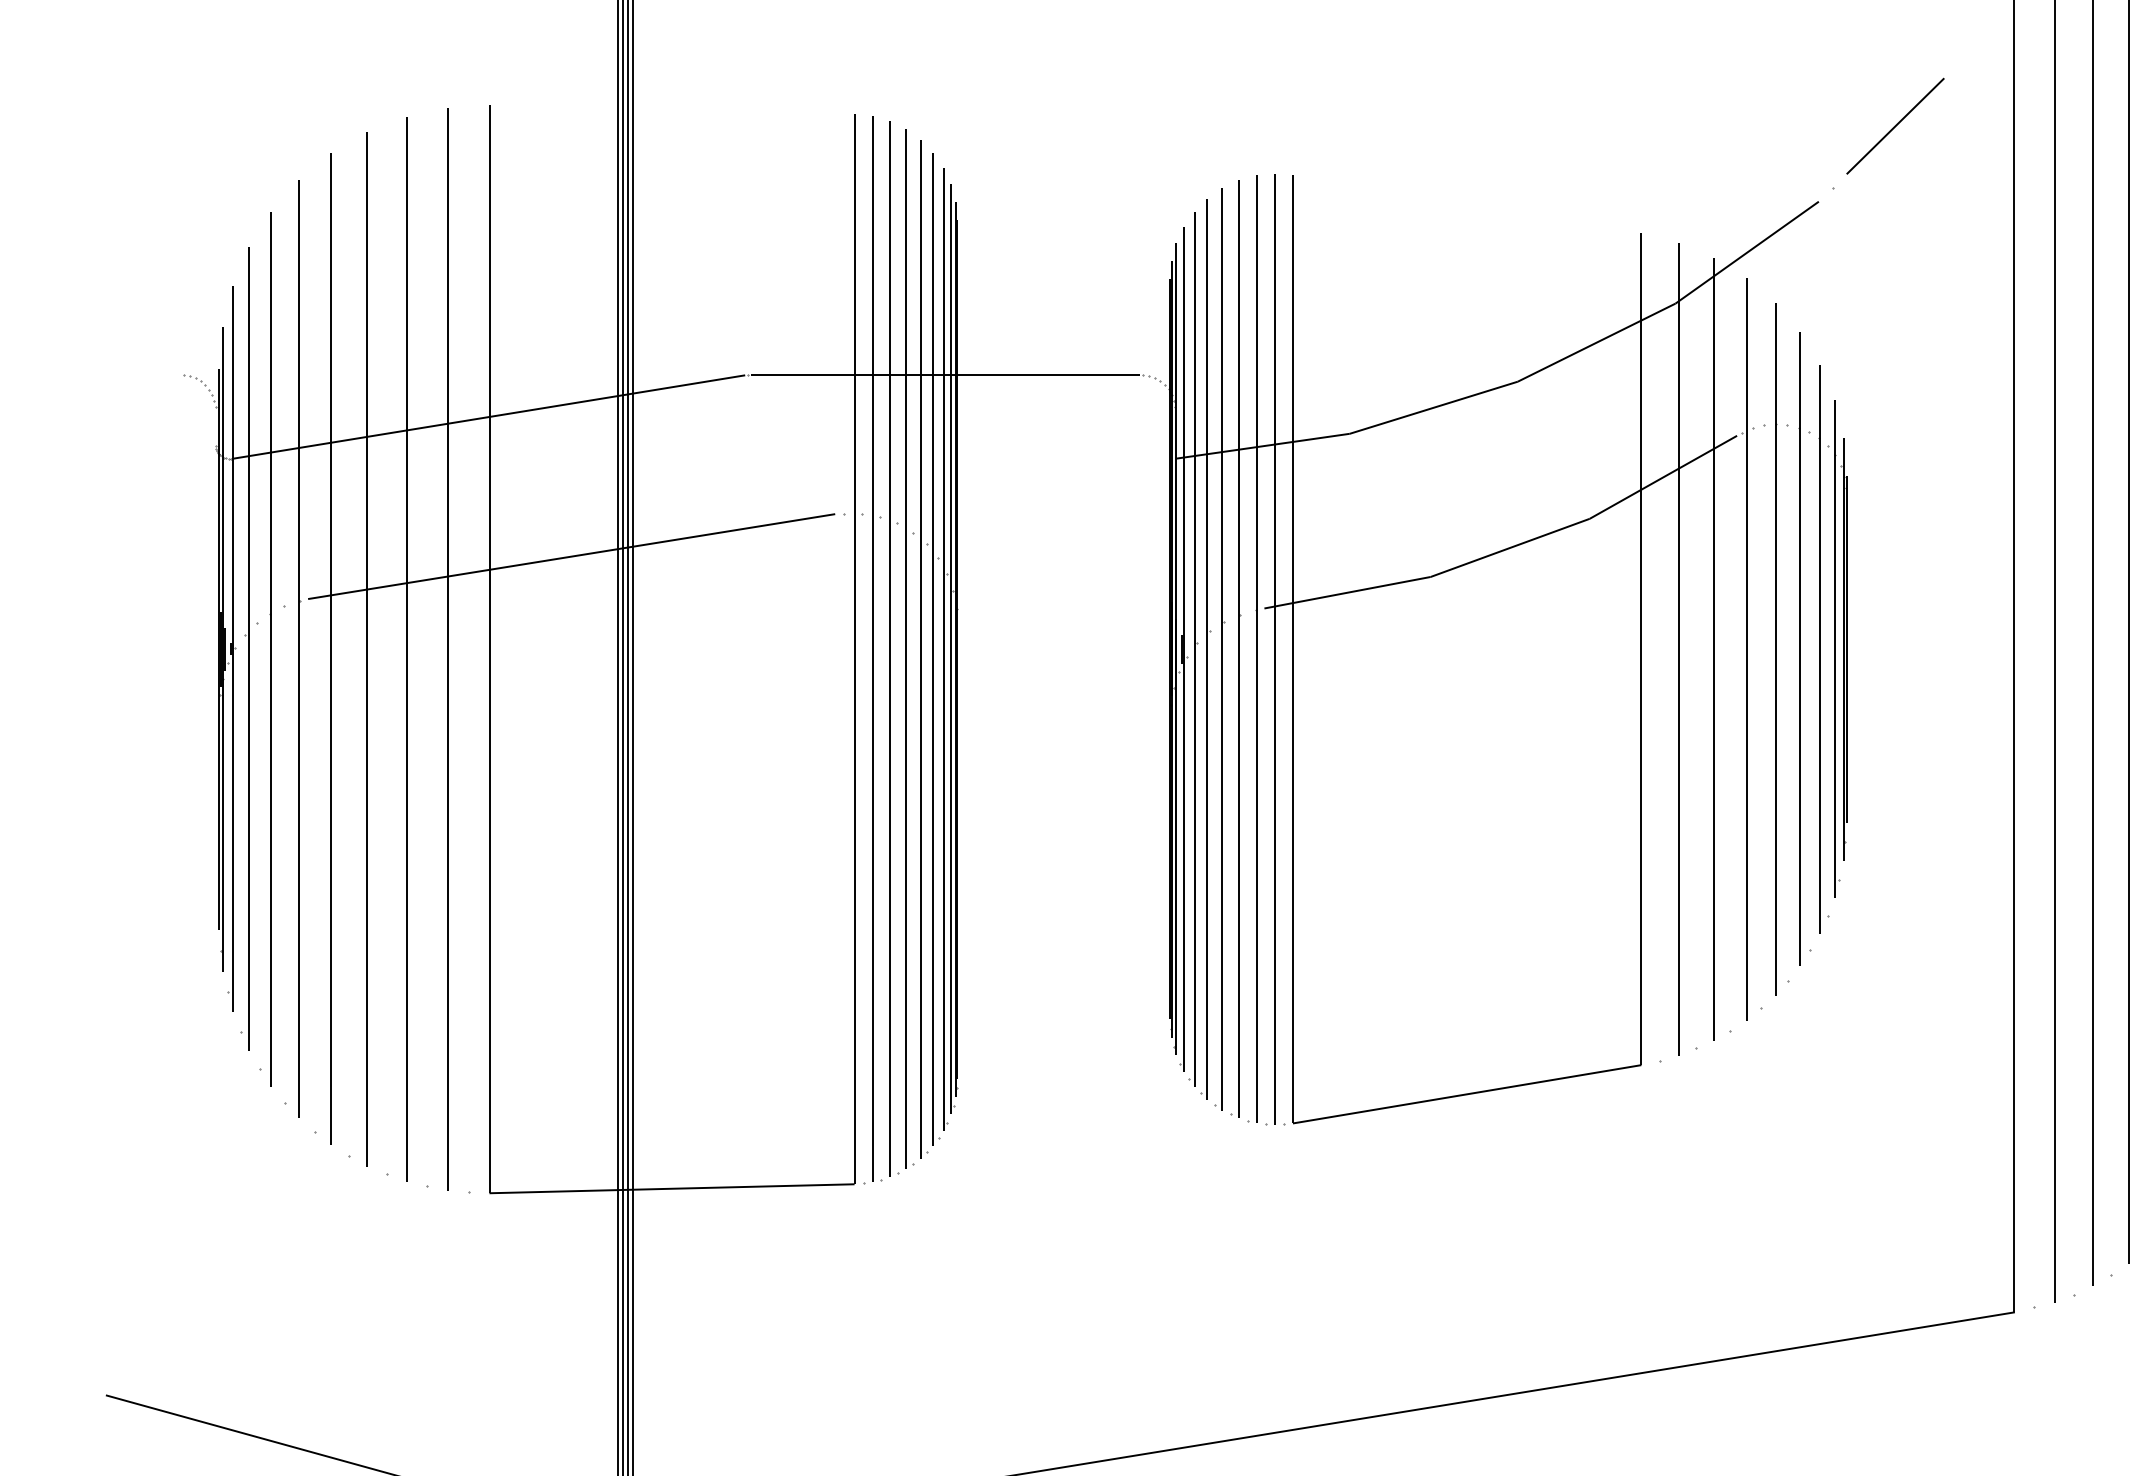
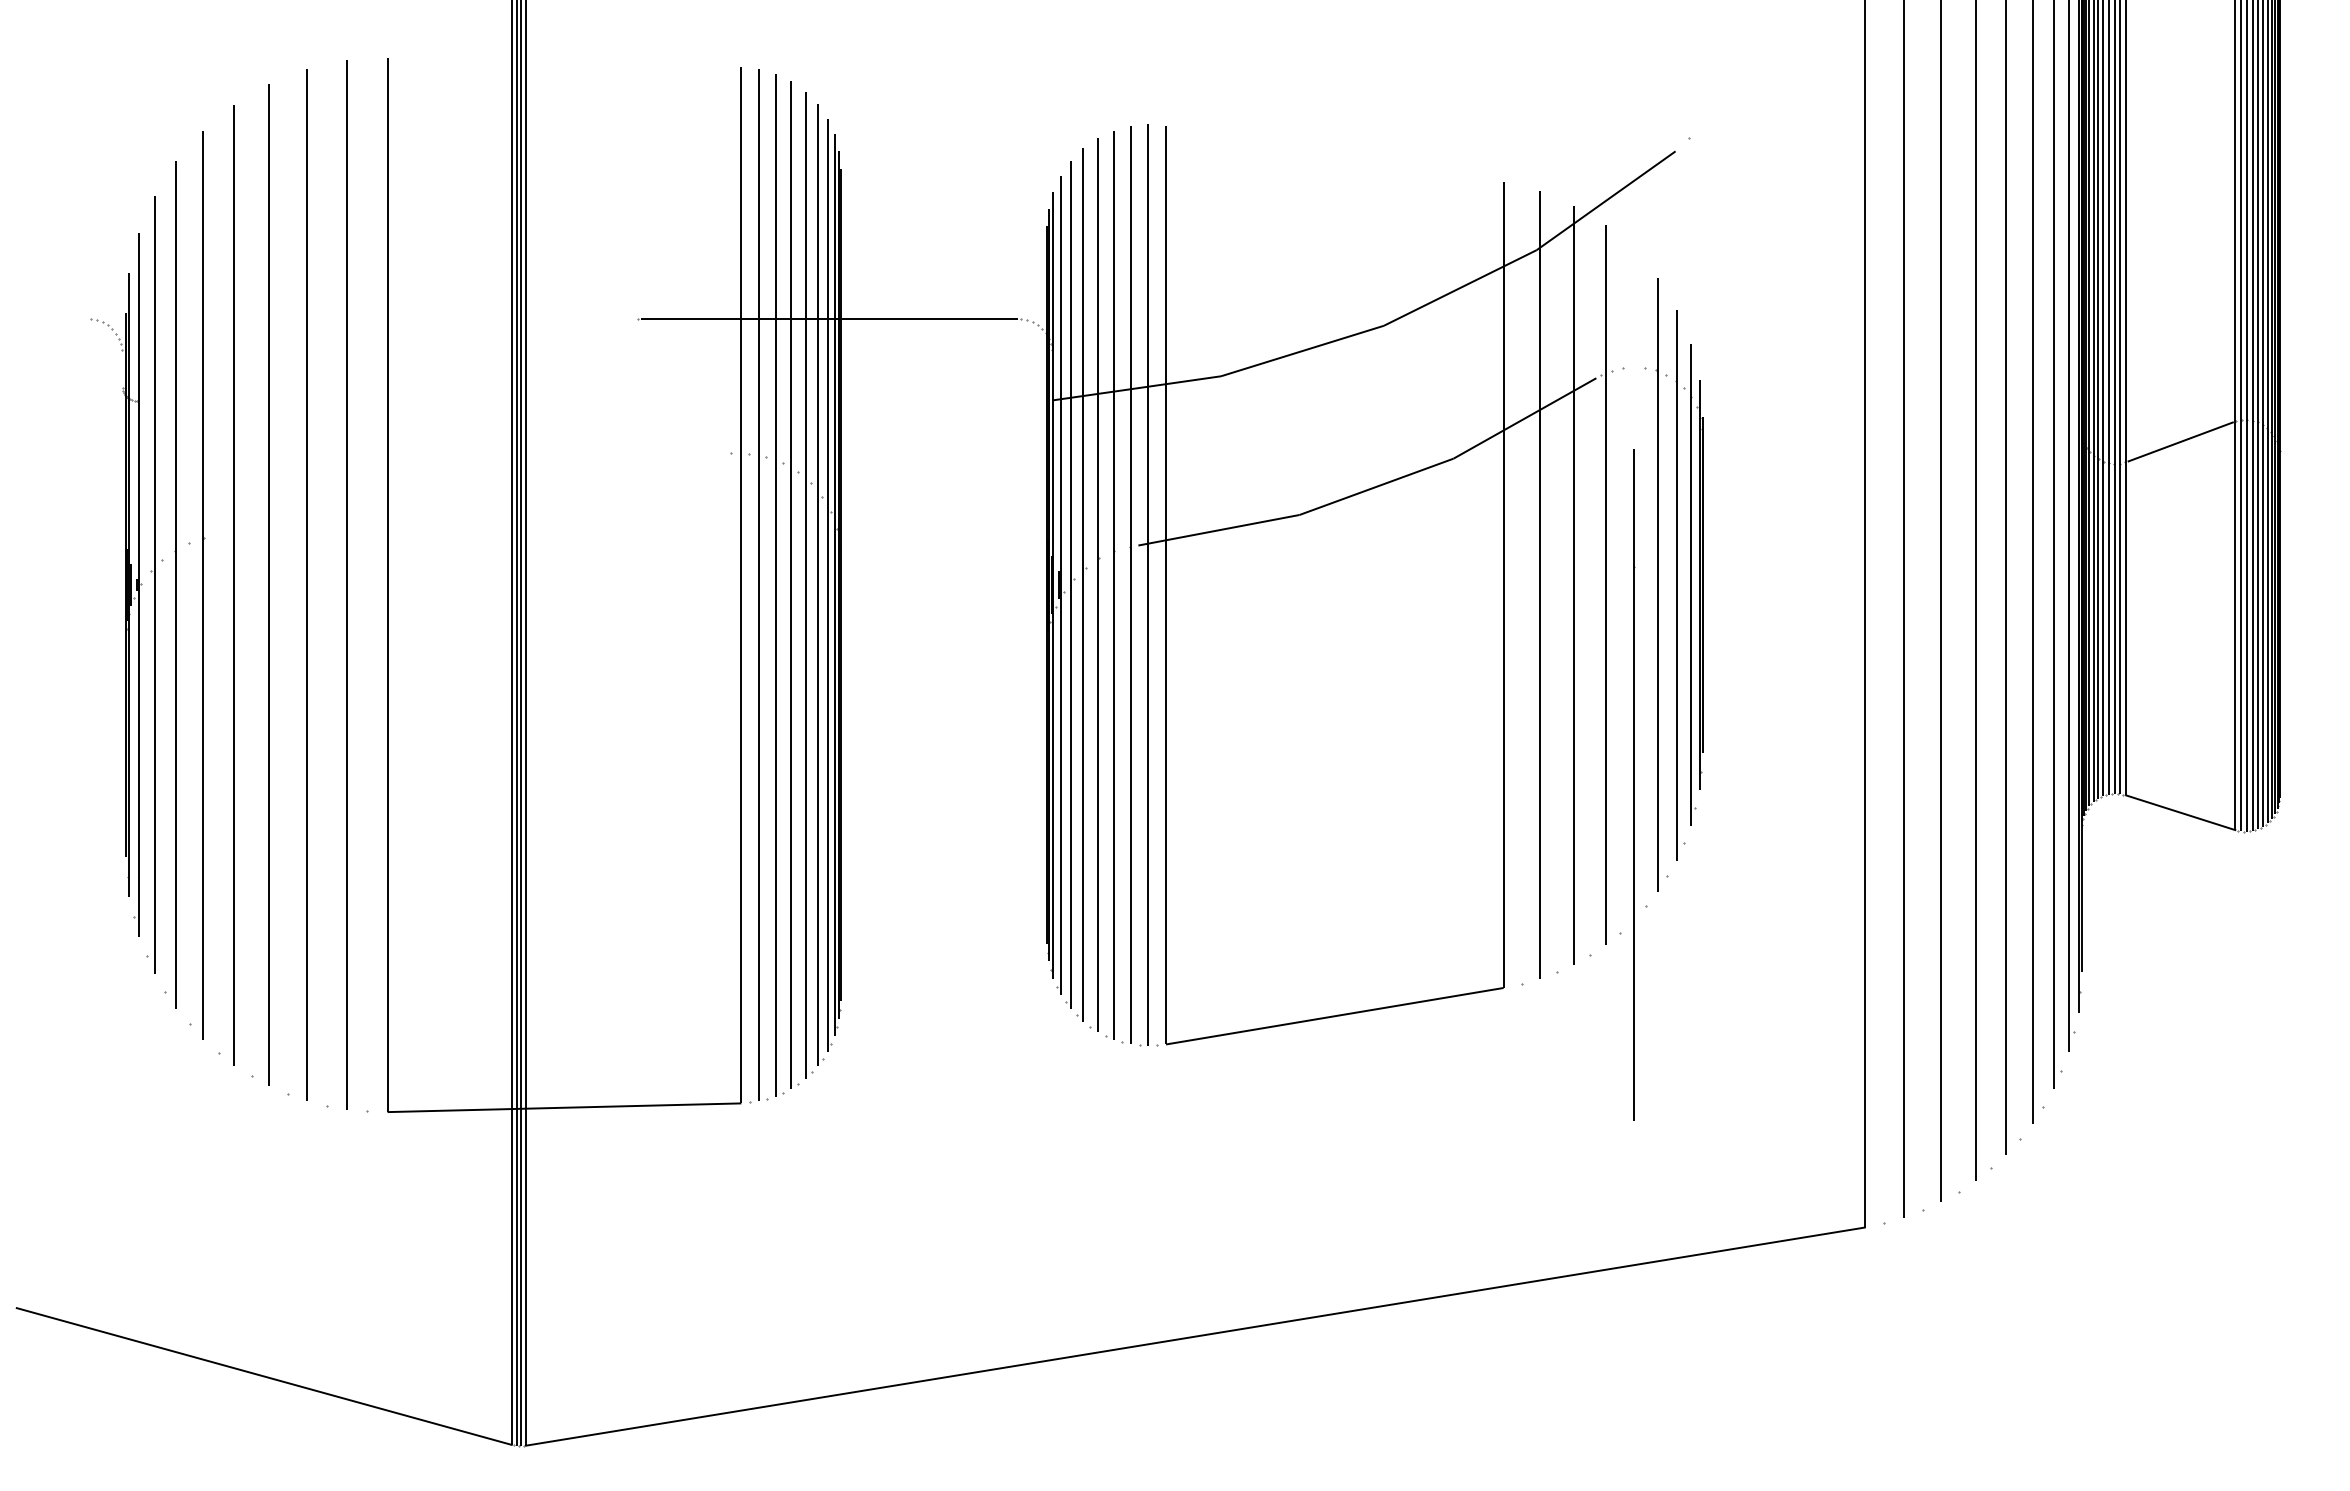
line: (1895, 126) -> (1749, 78), removed
line: (488, 416) -> (386, 359), removed
line: (570, 556) -> (466, 495), removed
line: (1776, 648) -> (1634, 784), moved

